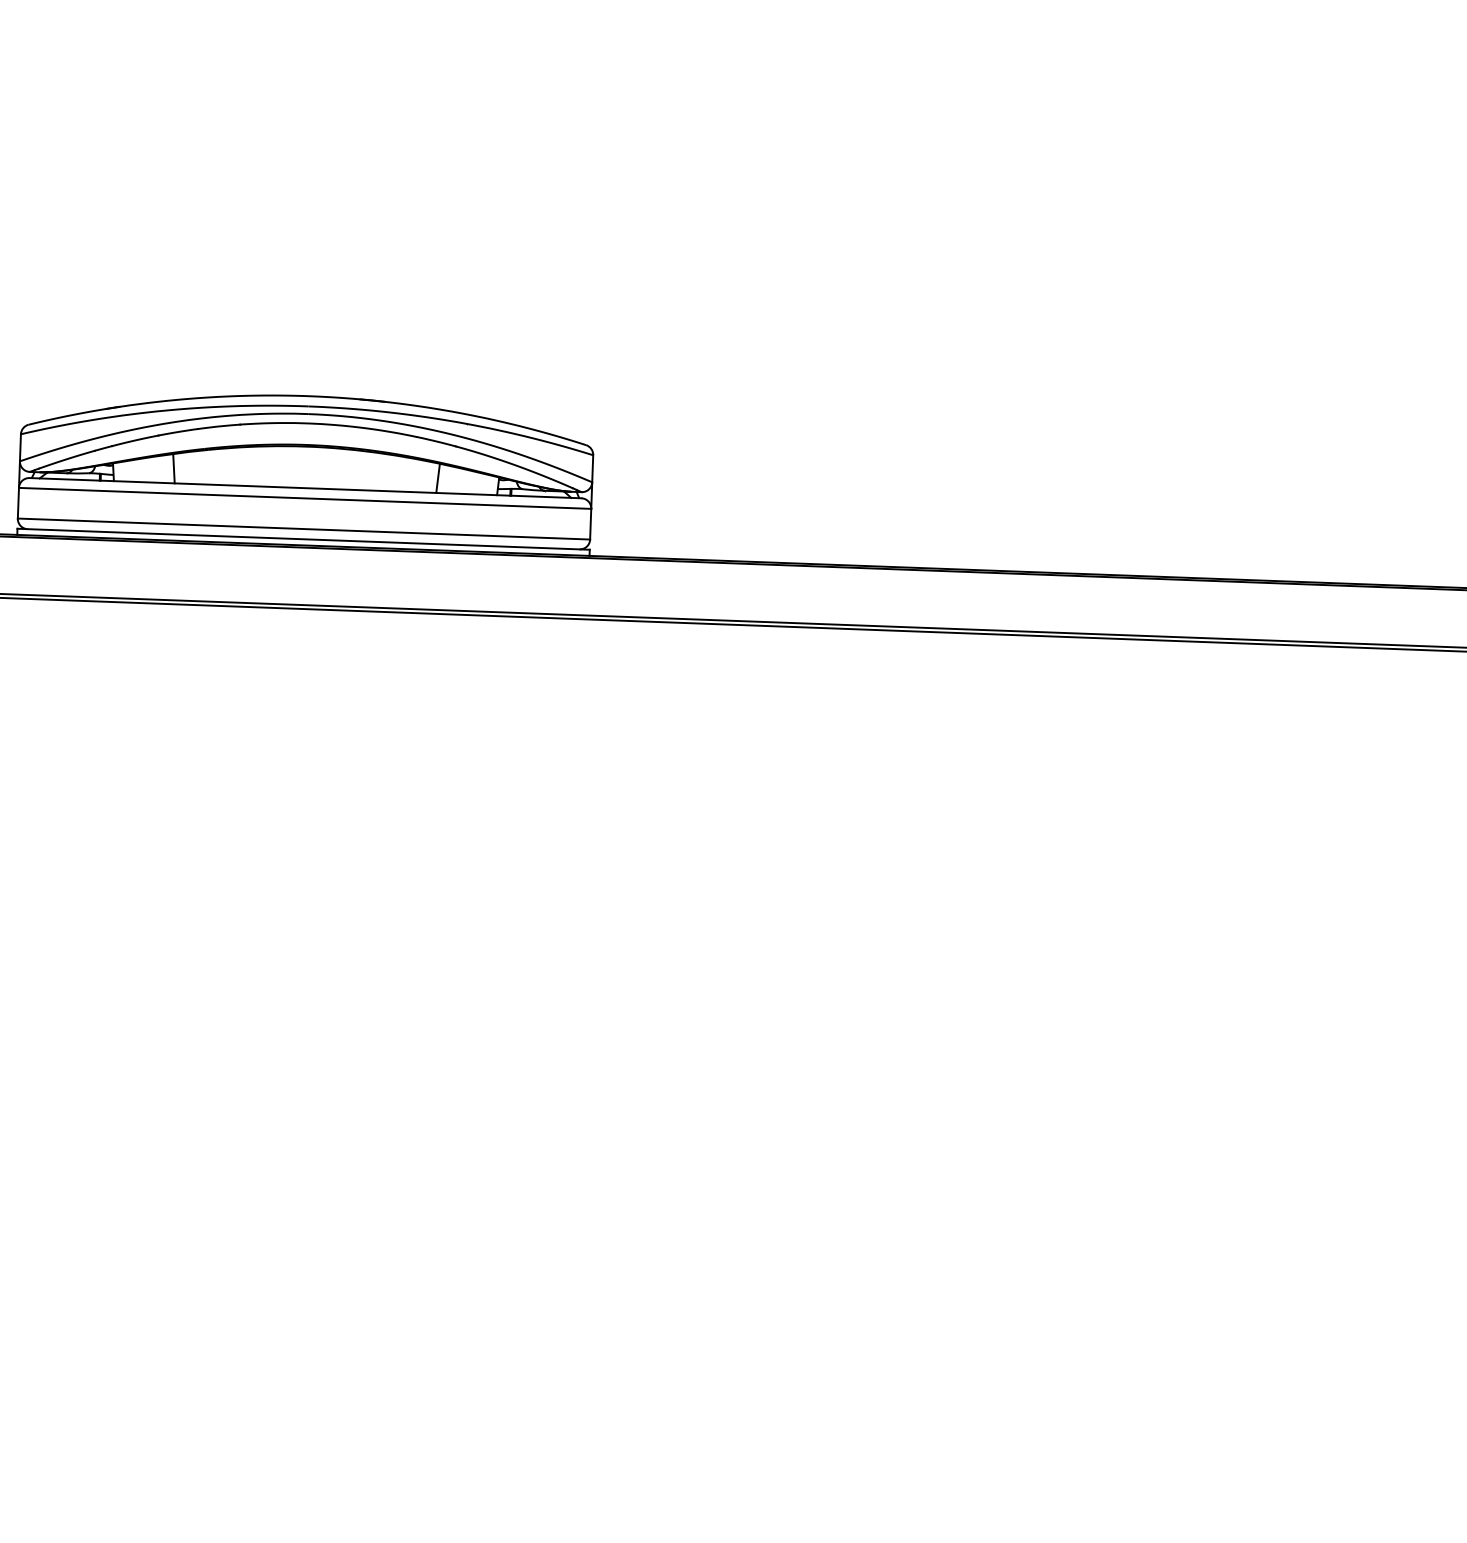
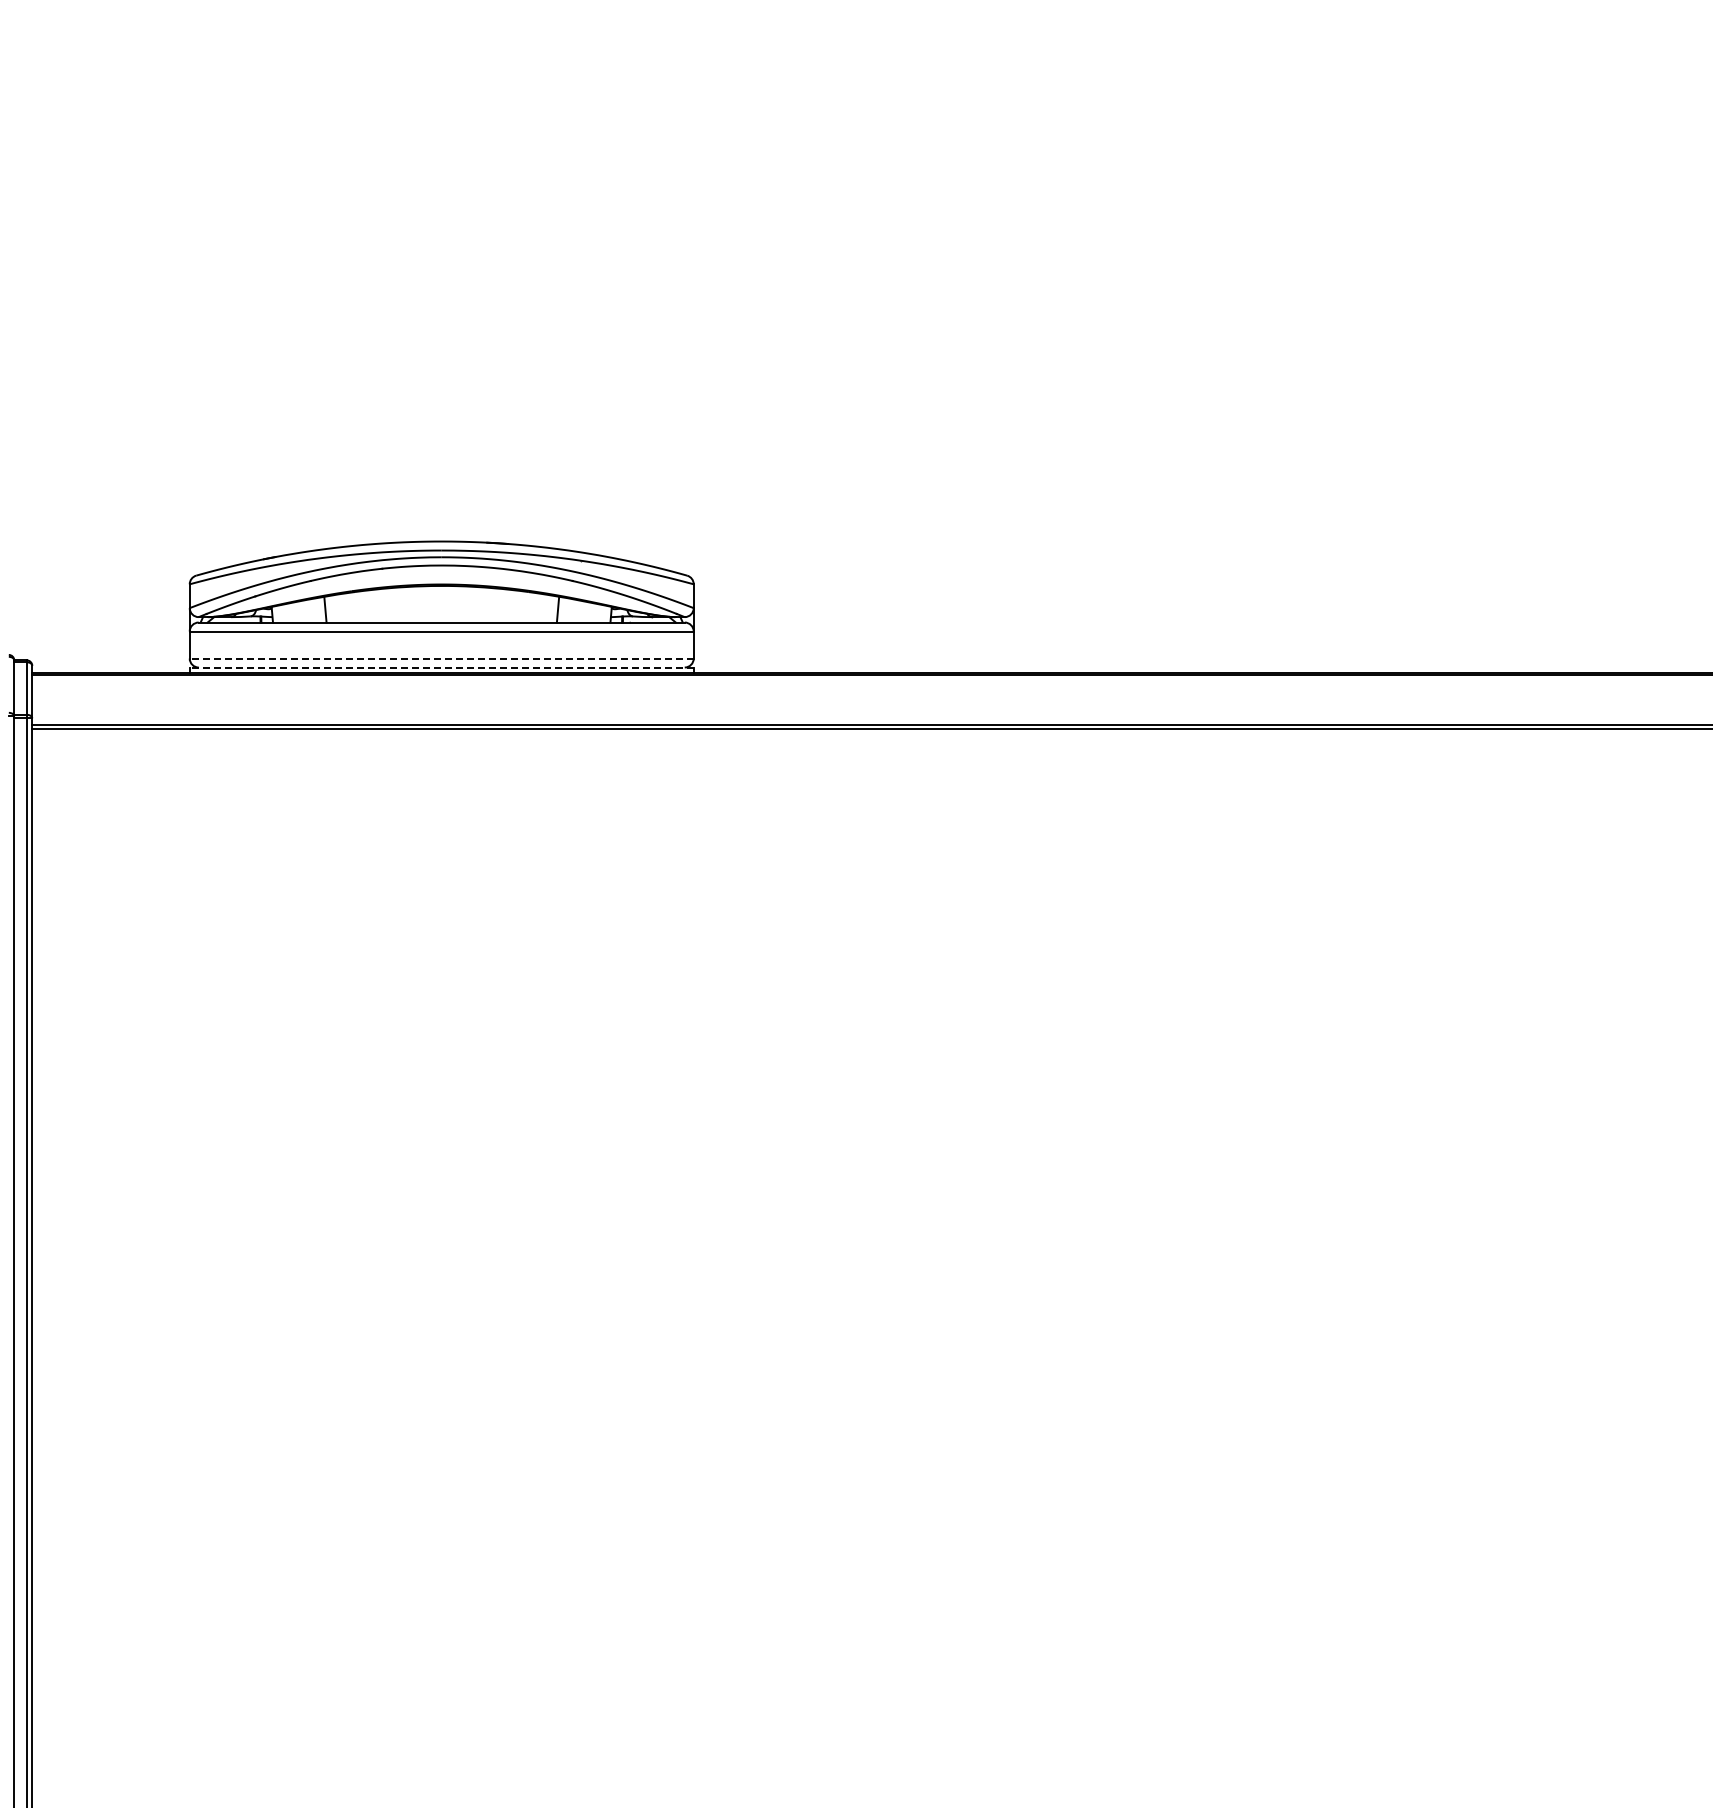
line: (303, 528) -> (441, 658), solid -> dashed
line: (303, 539) -> (441, 667), solid -> dashed

